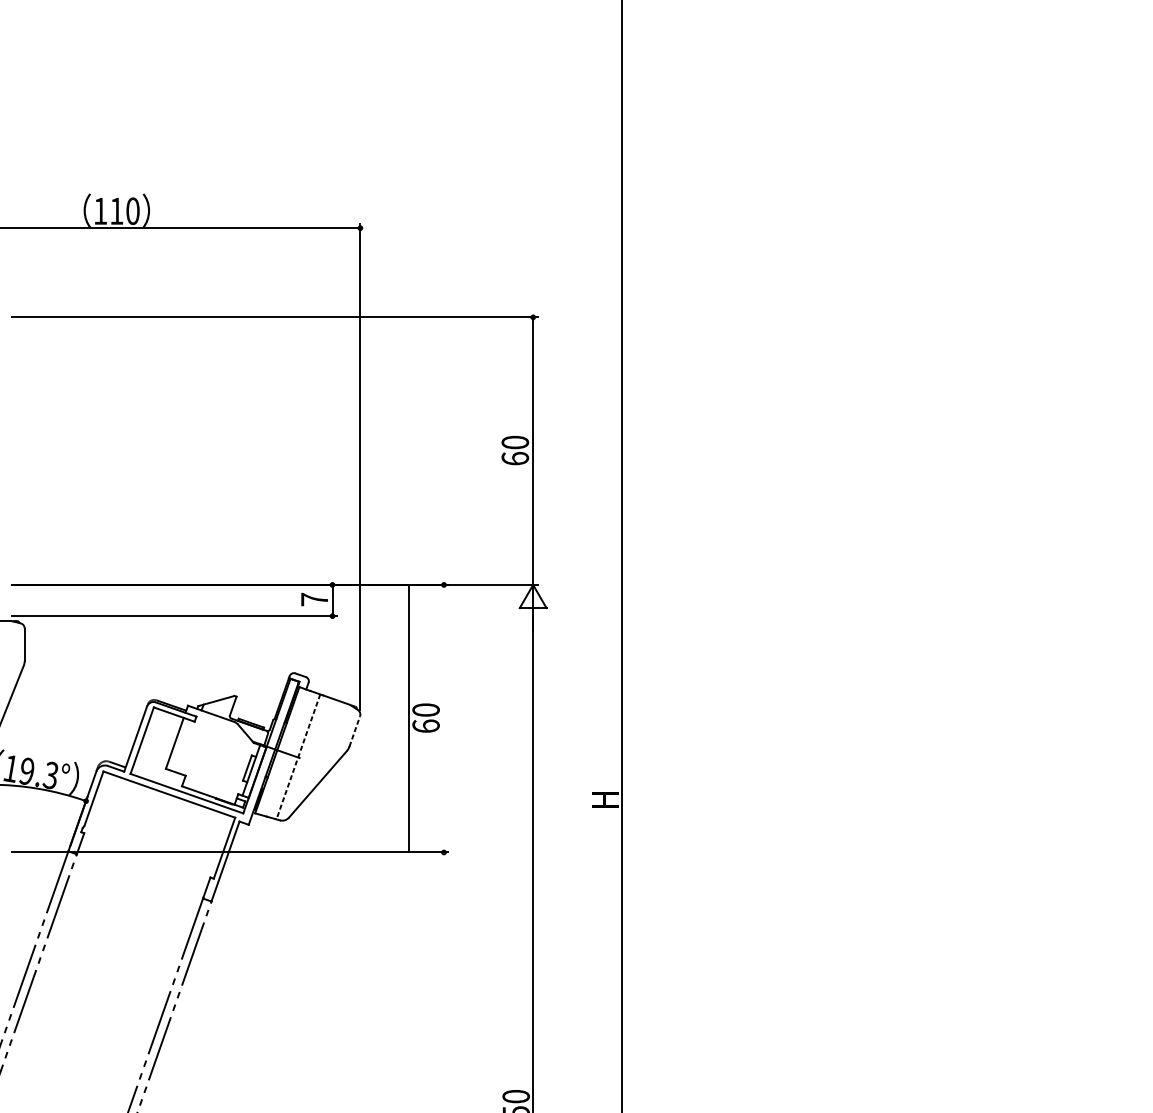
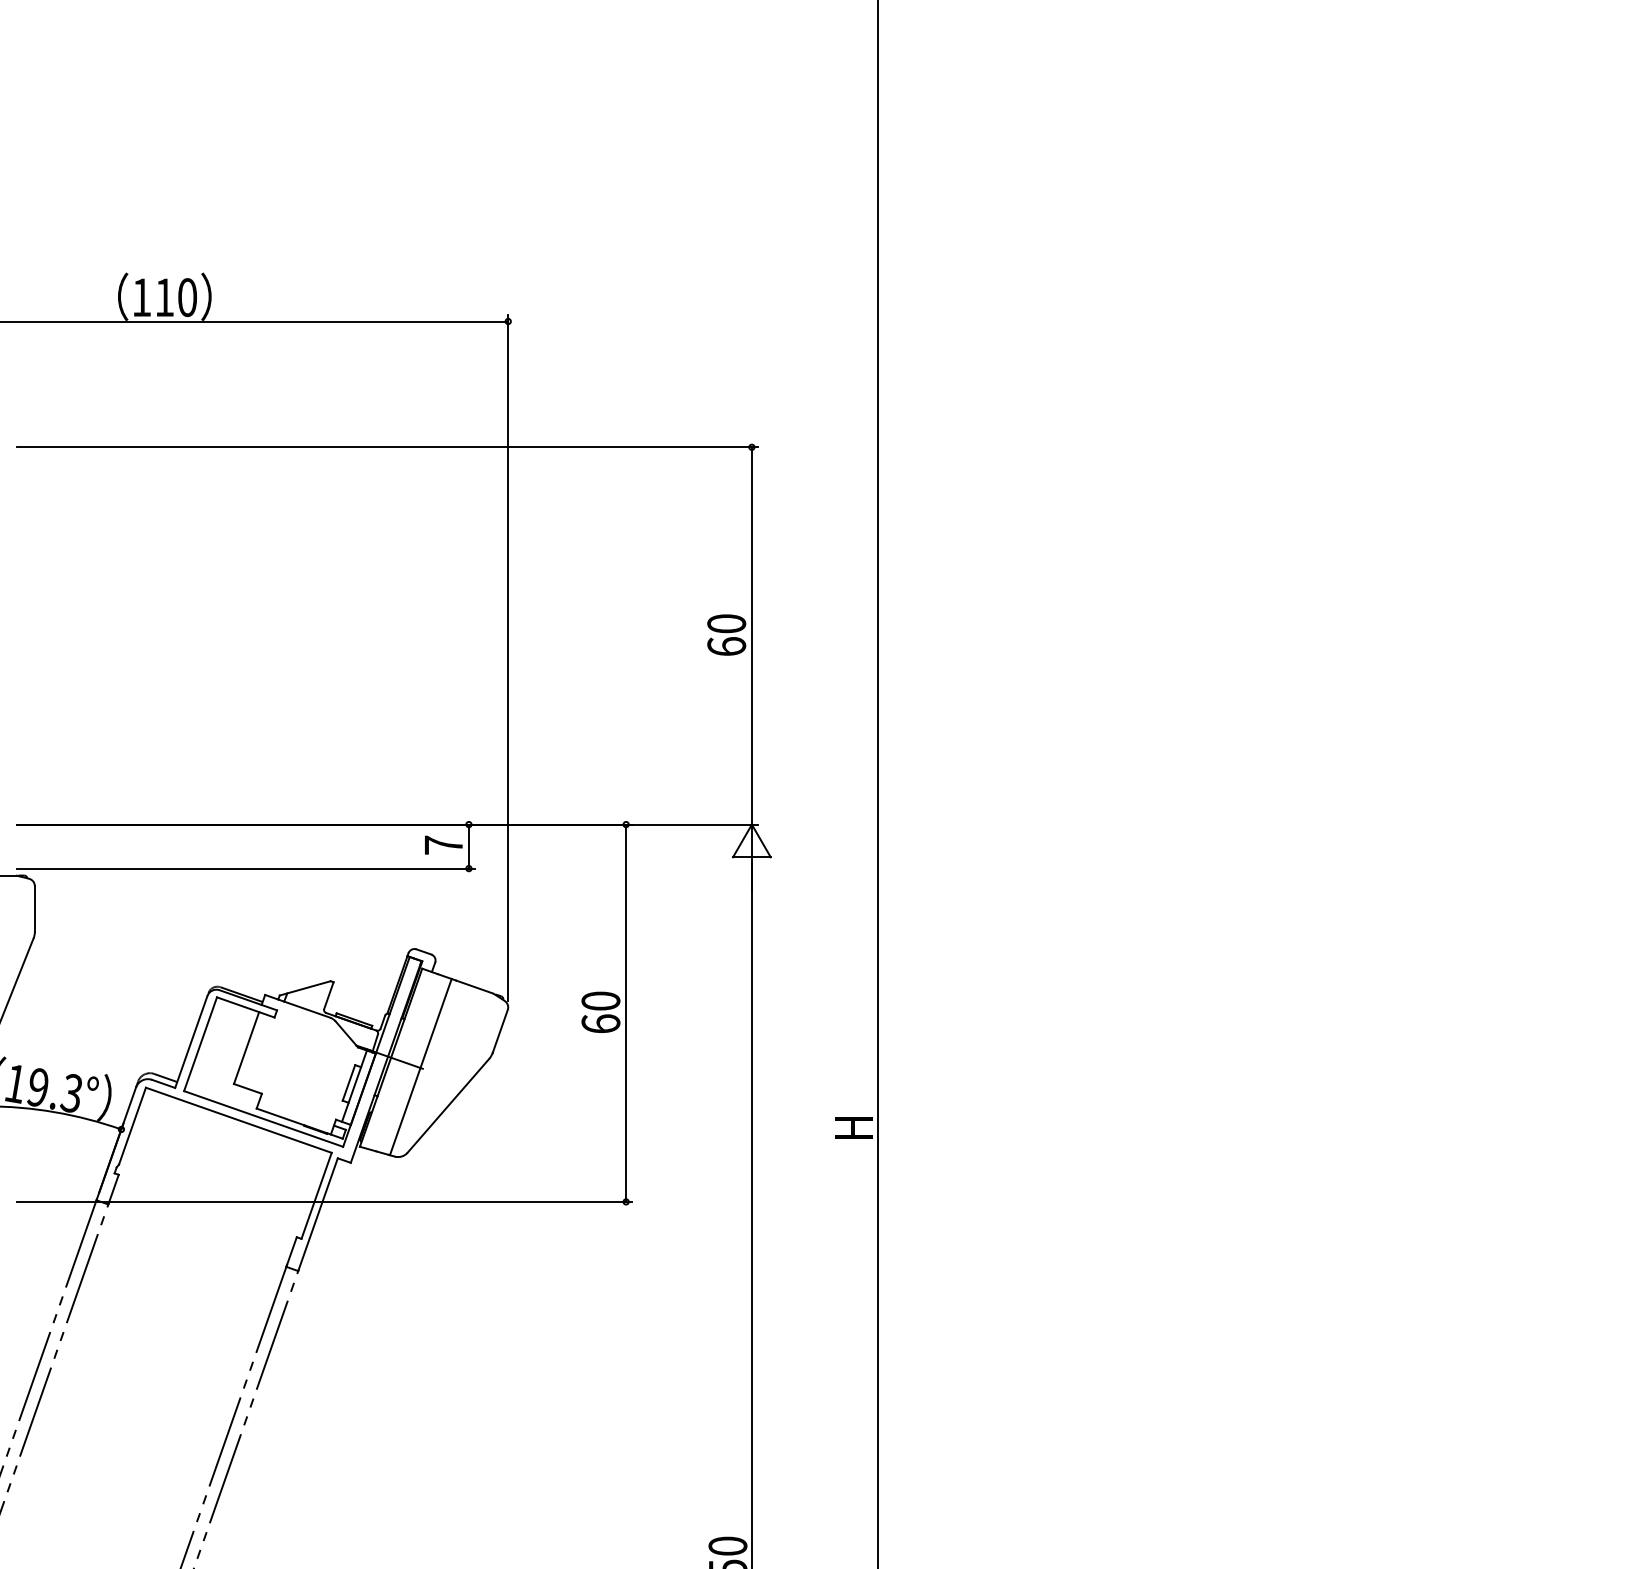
line: (409, 718) -> (626, 1012), moved
line: (354, 731) -> (500, 1031), dashed -> solid
line: (298, 757) -> (420, 1067), dashed -> solid

